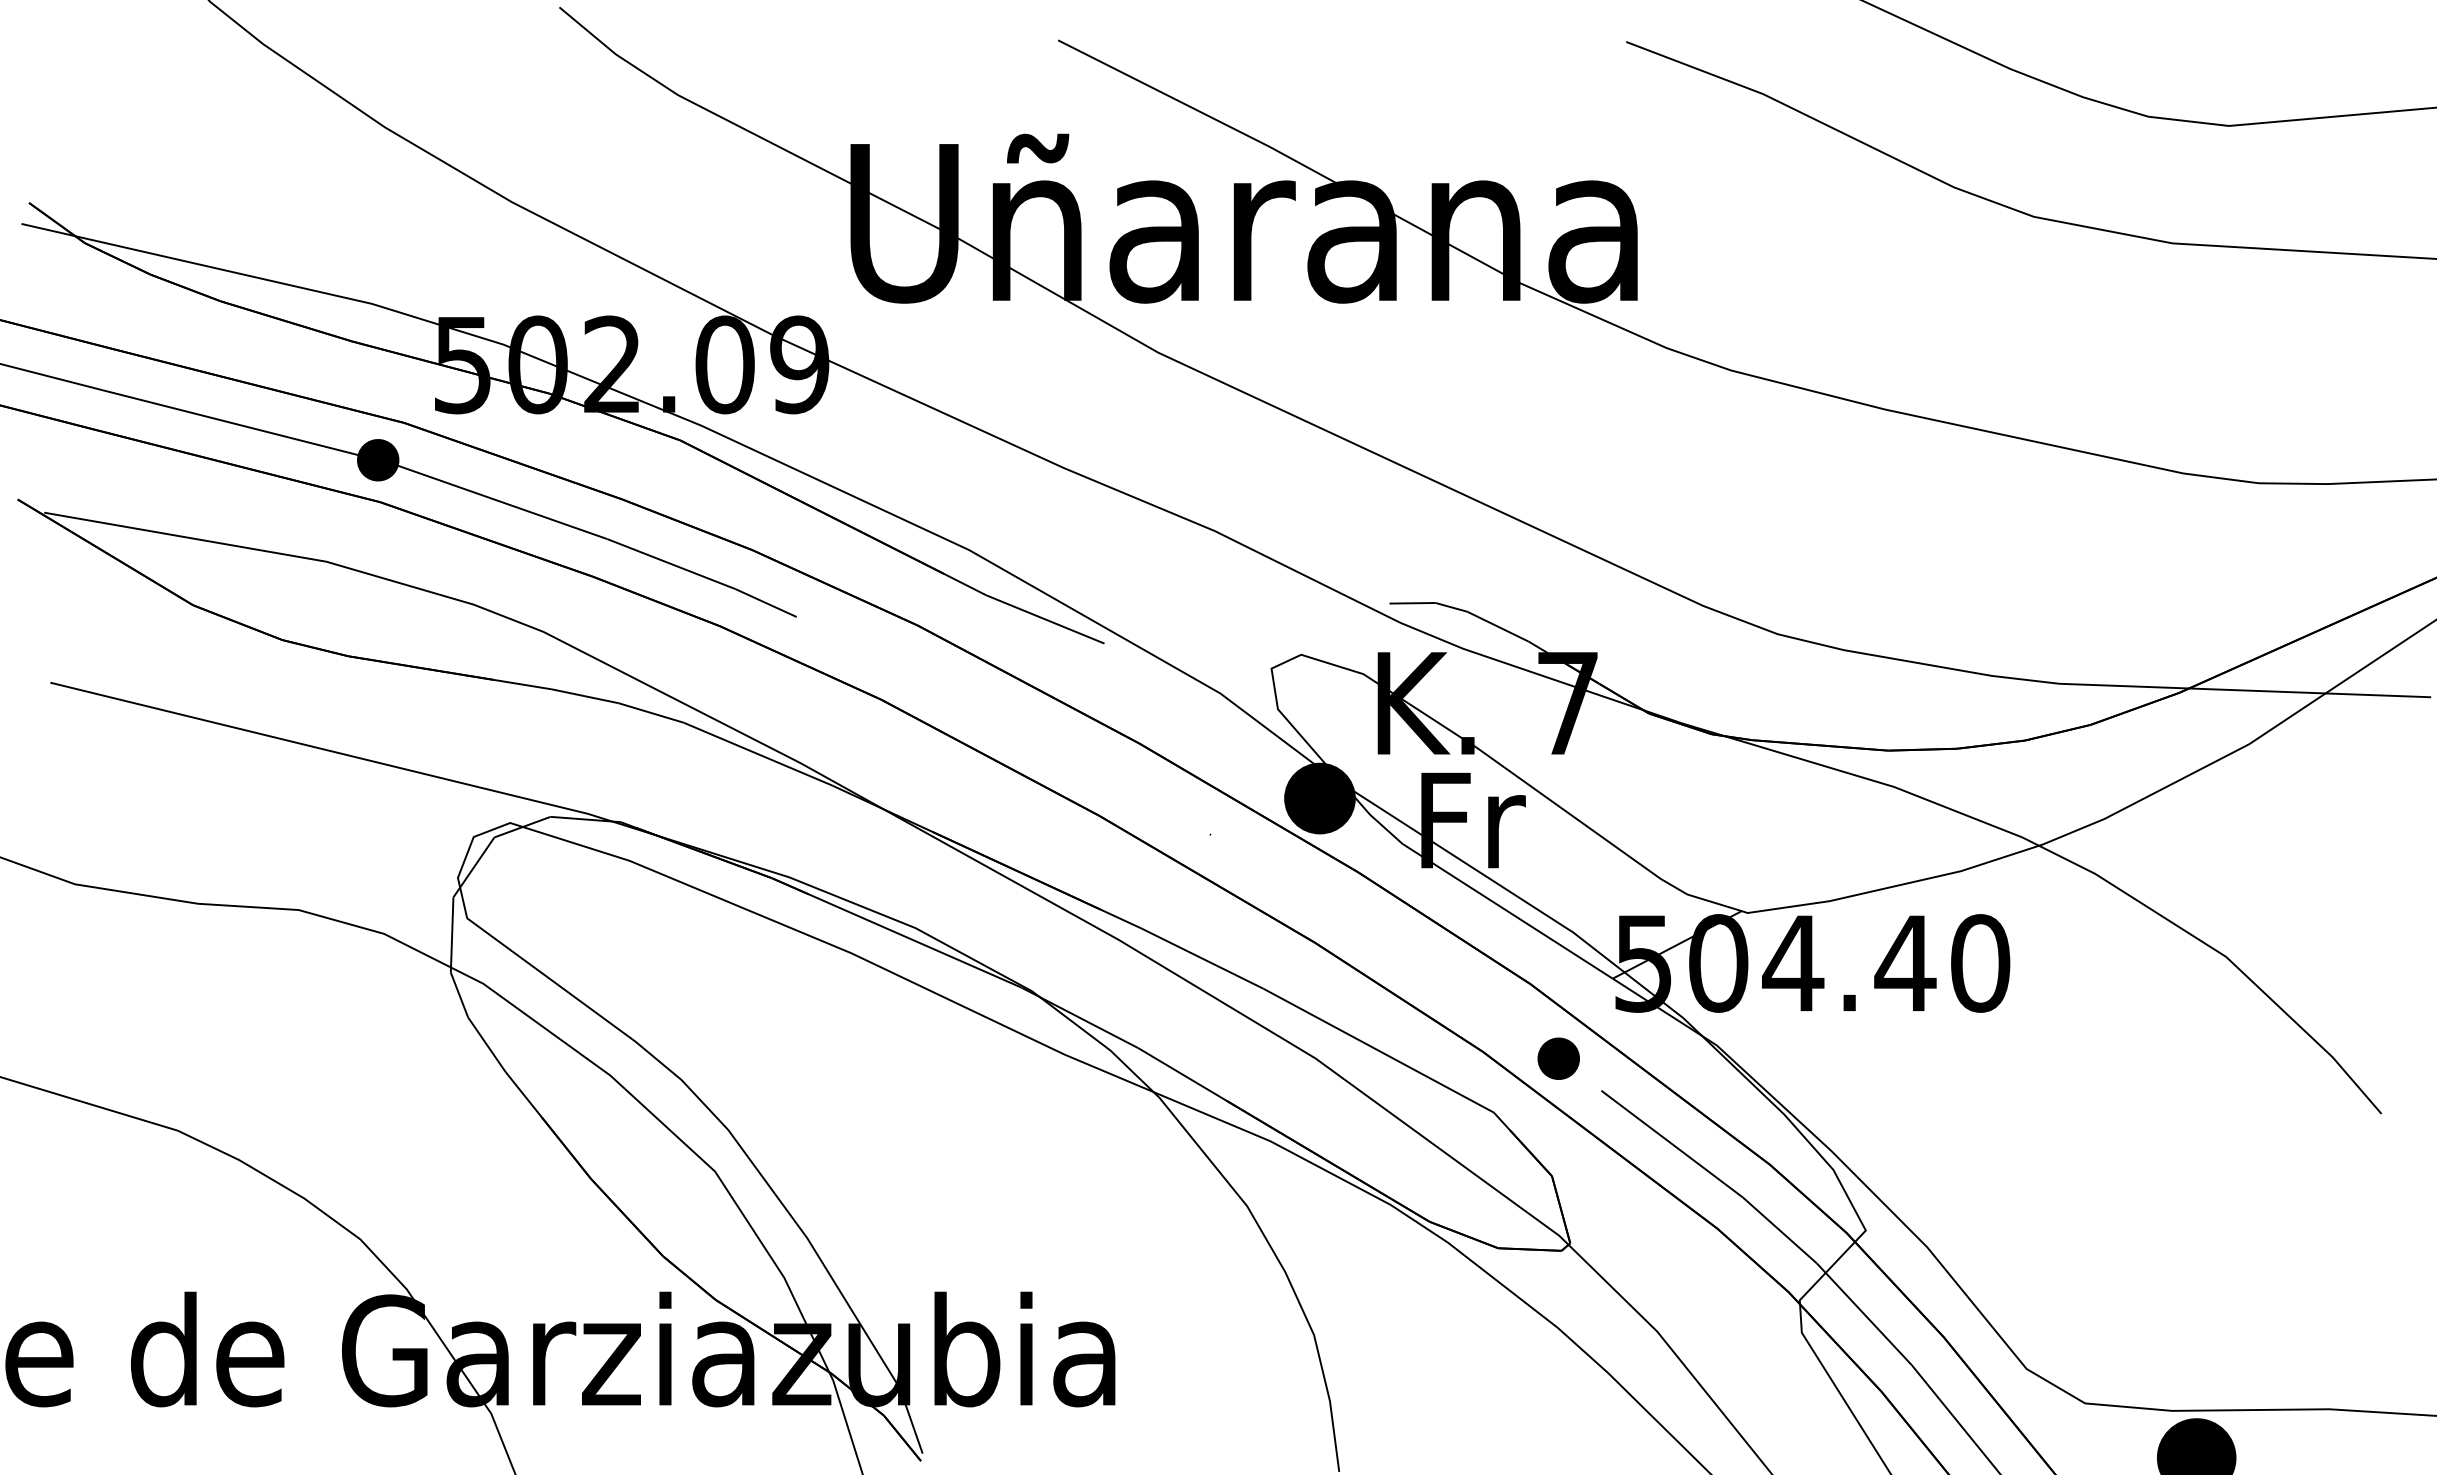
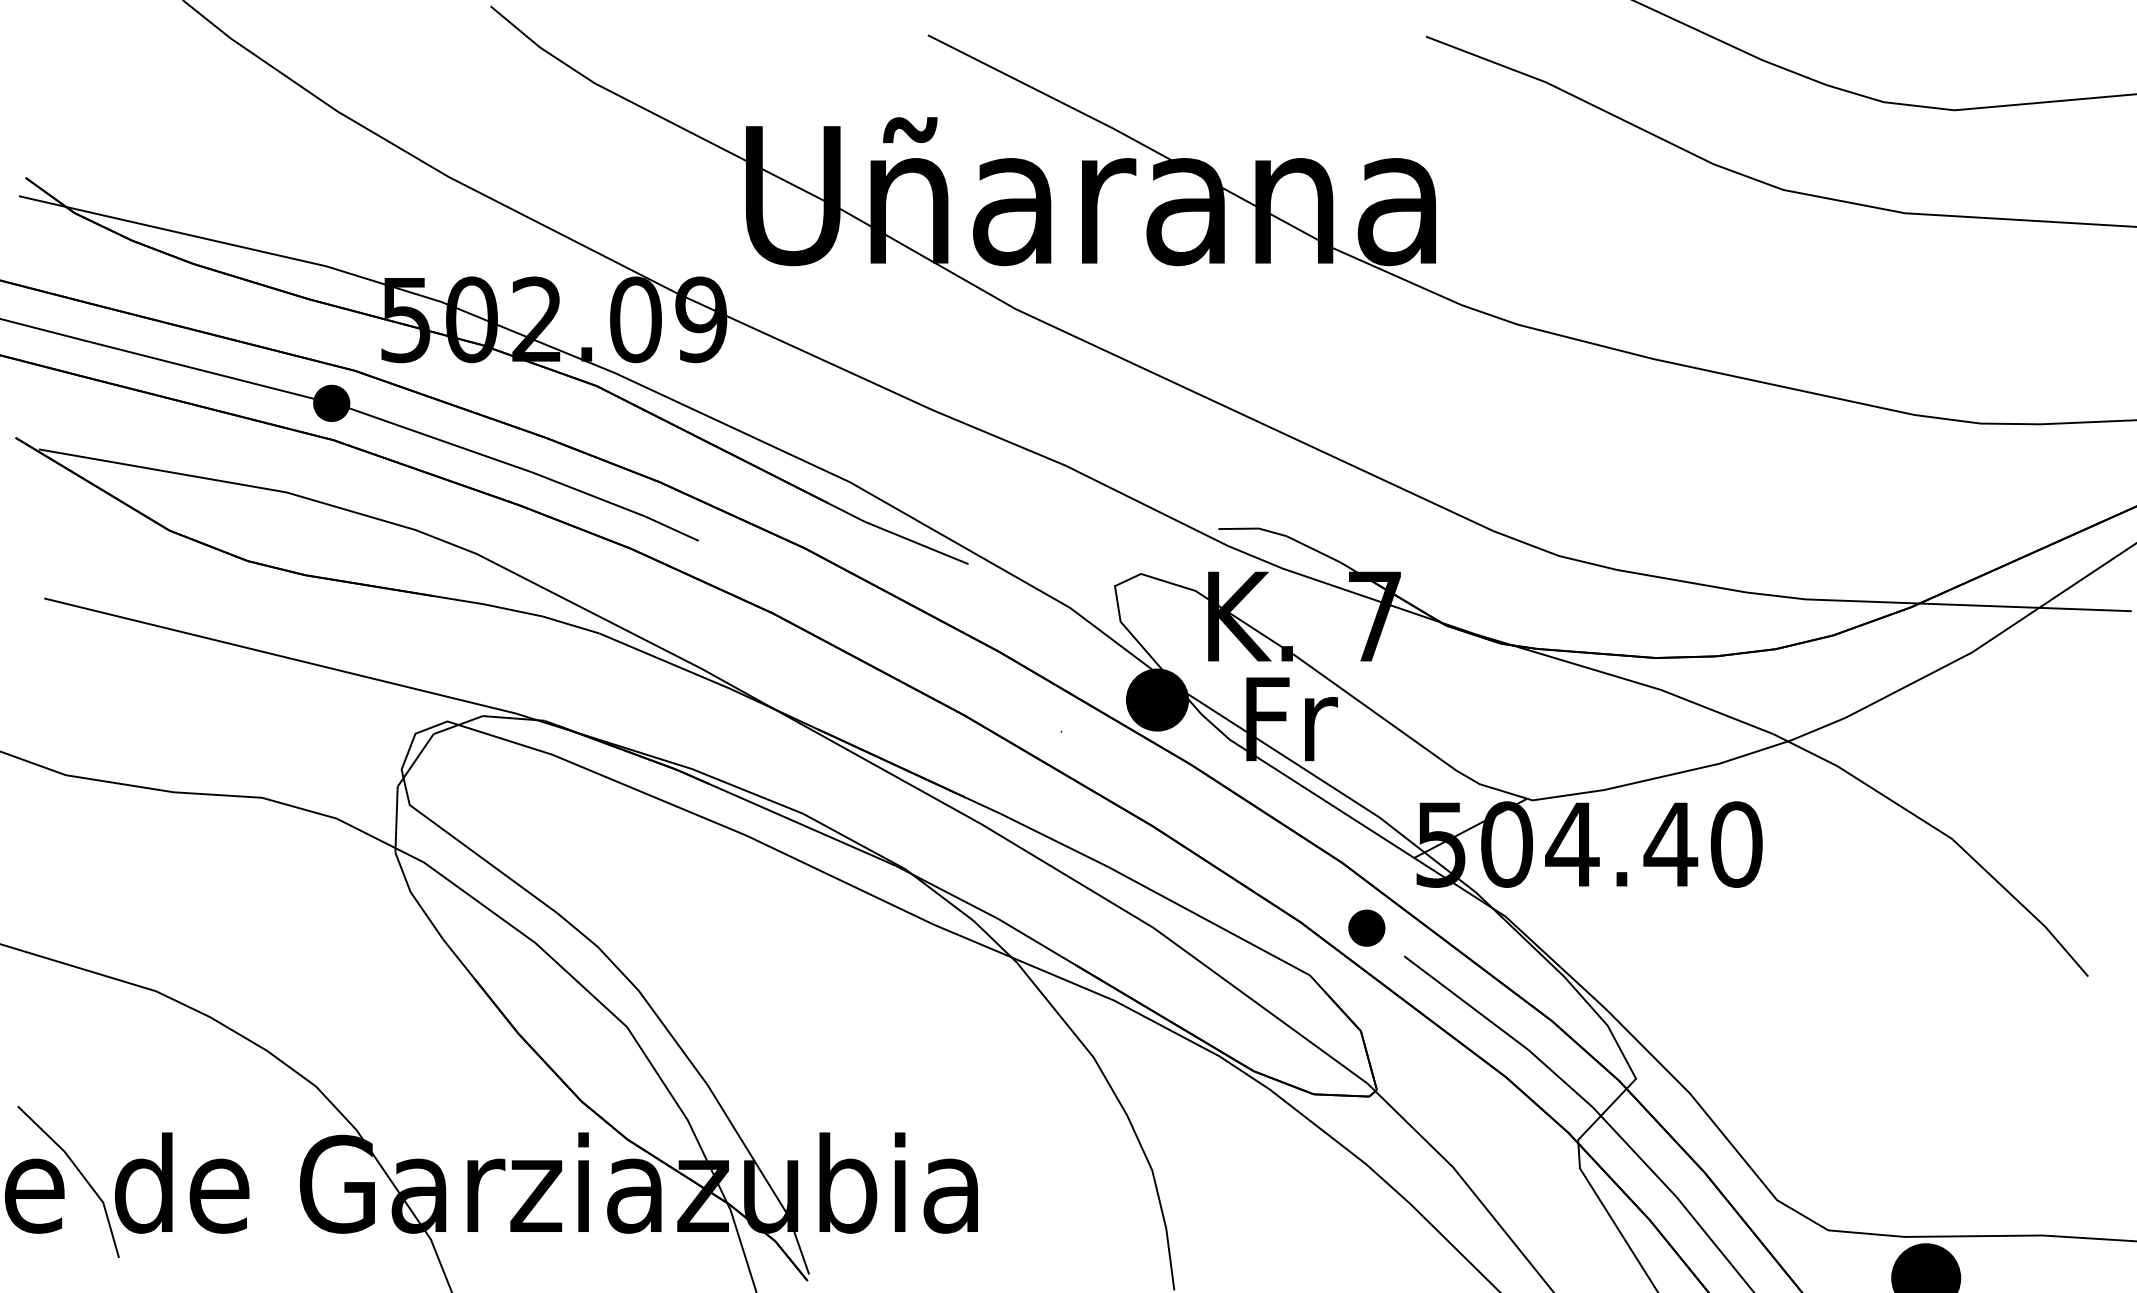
line: (90, 1338) -> (79, 1173), added

